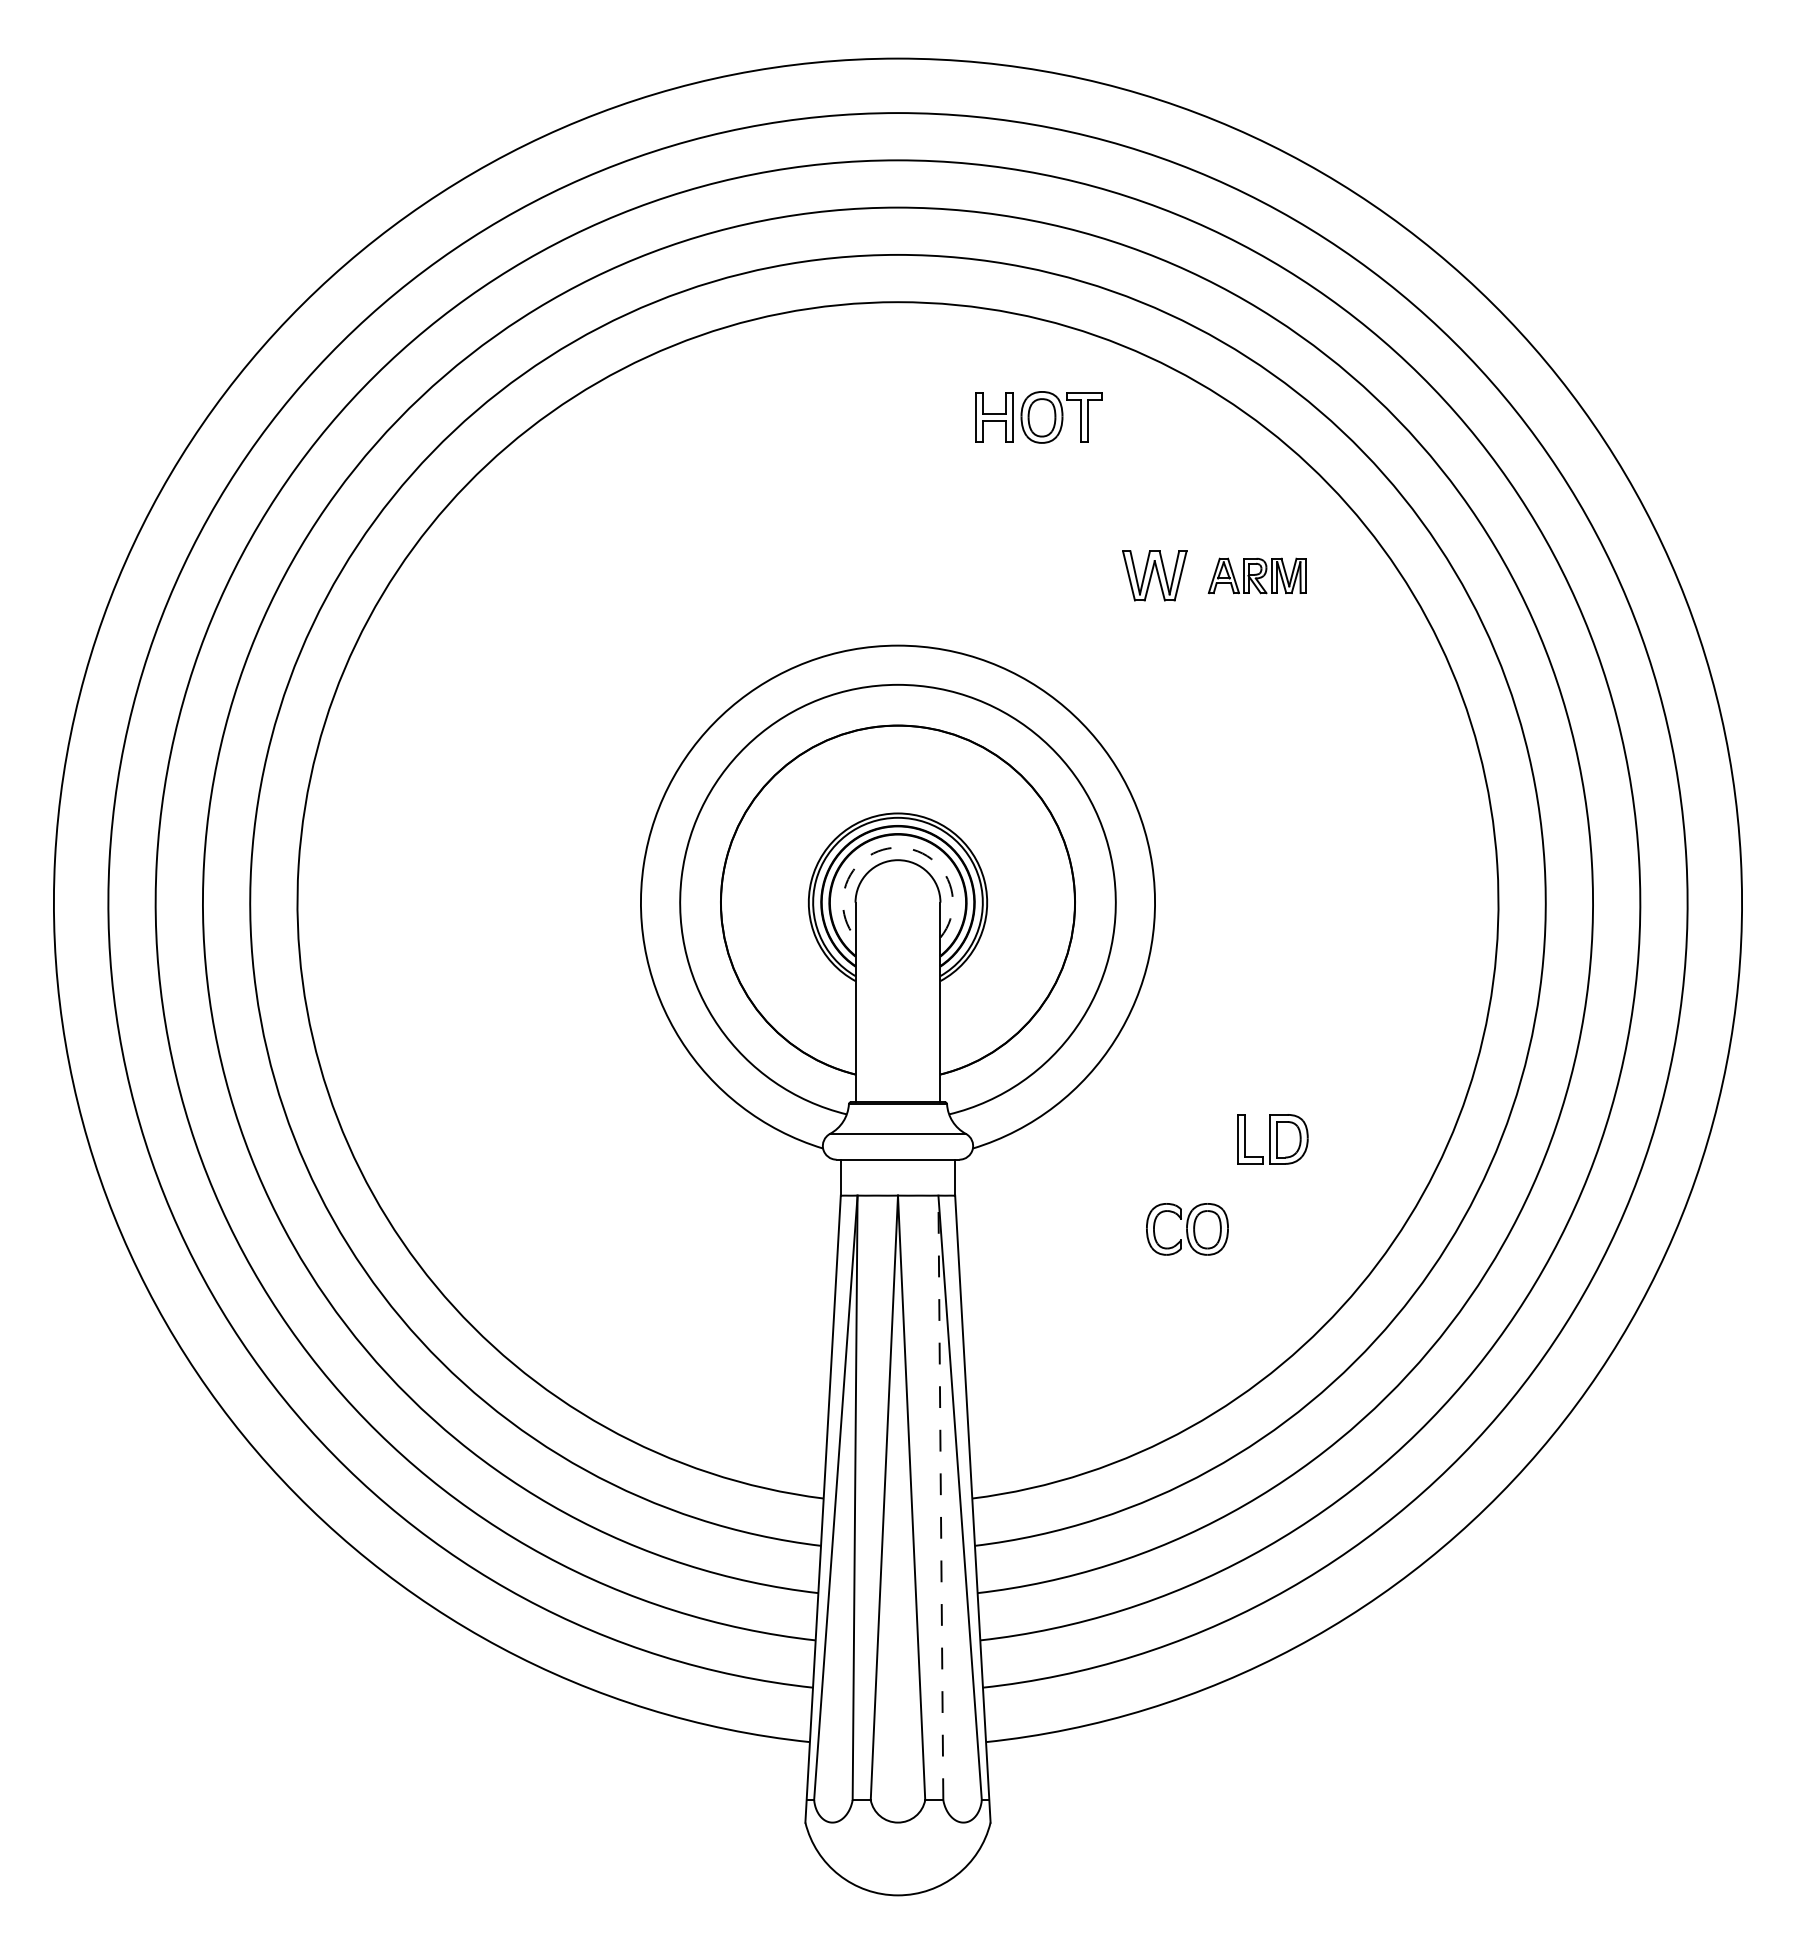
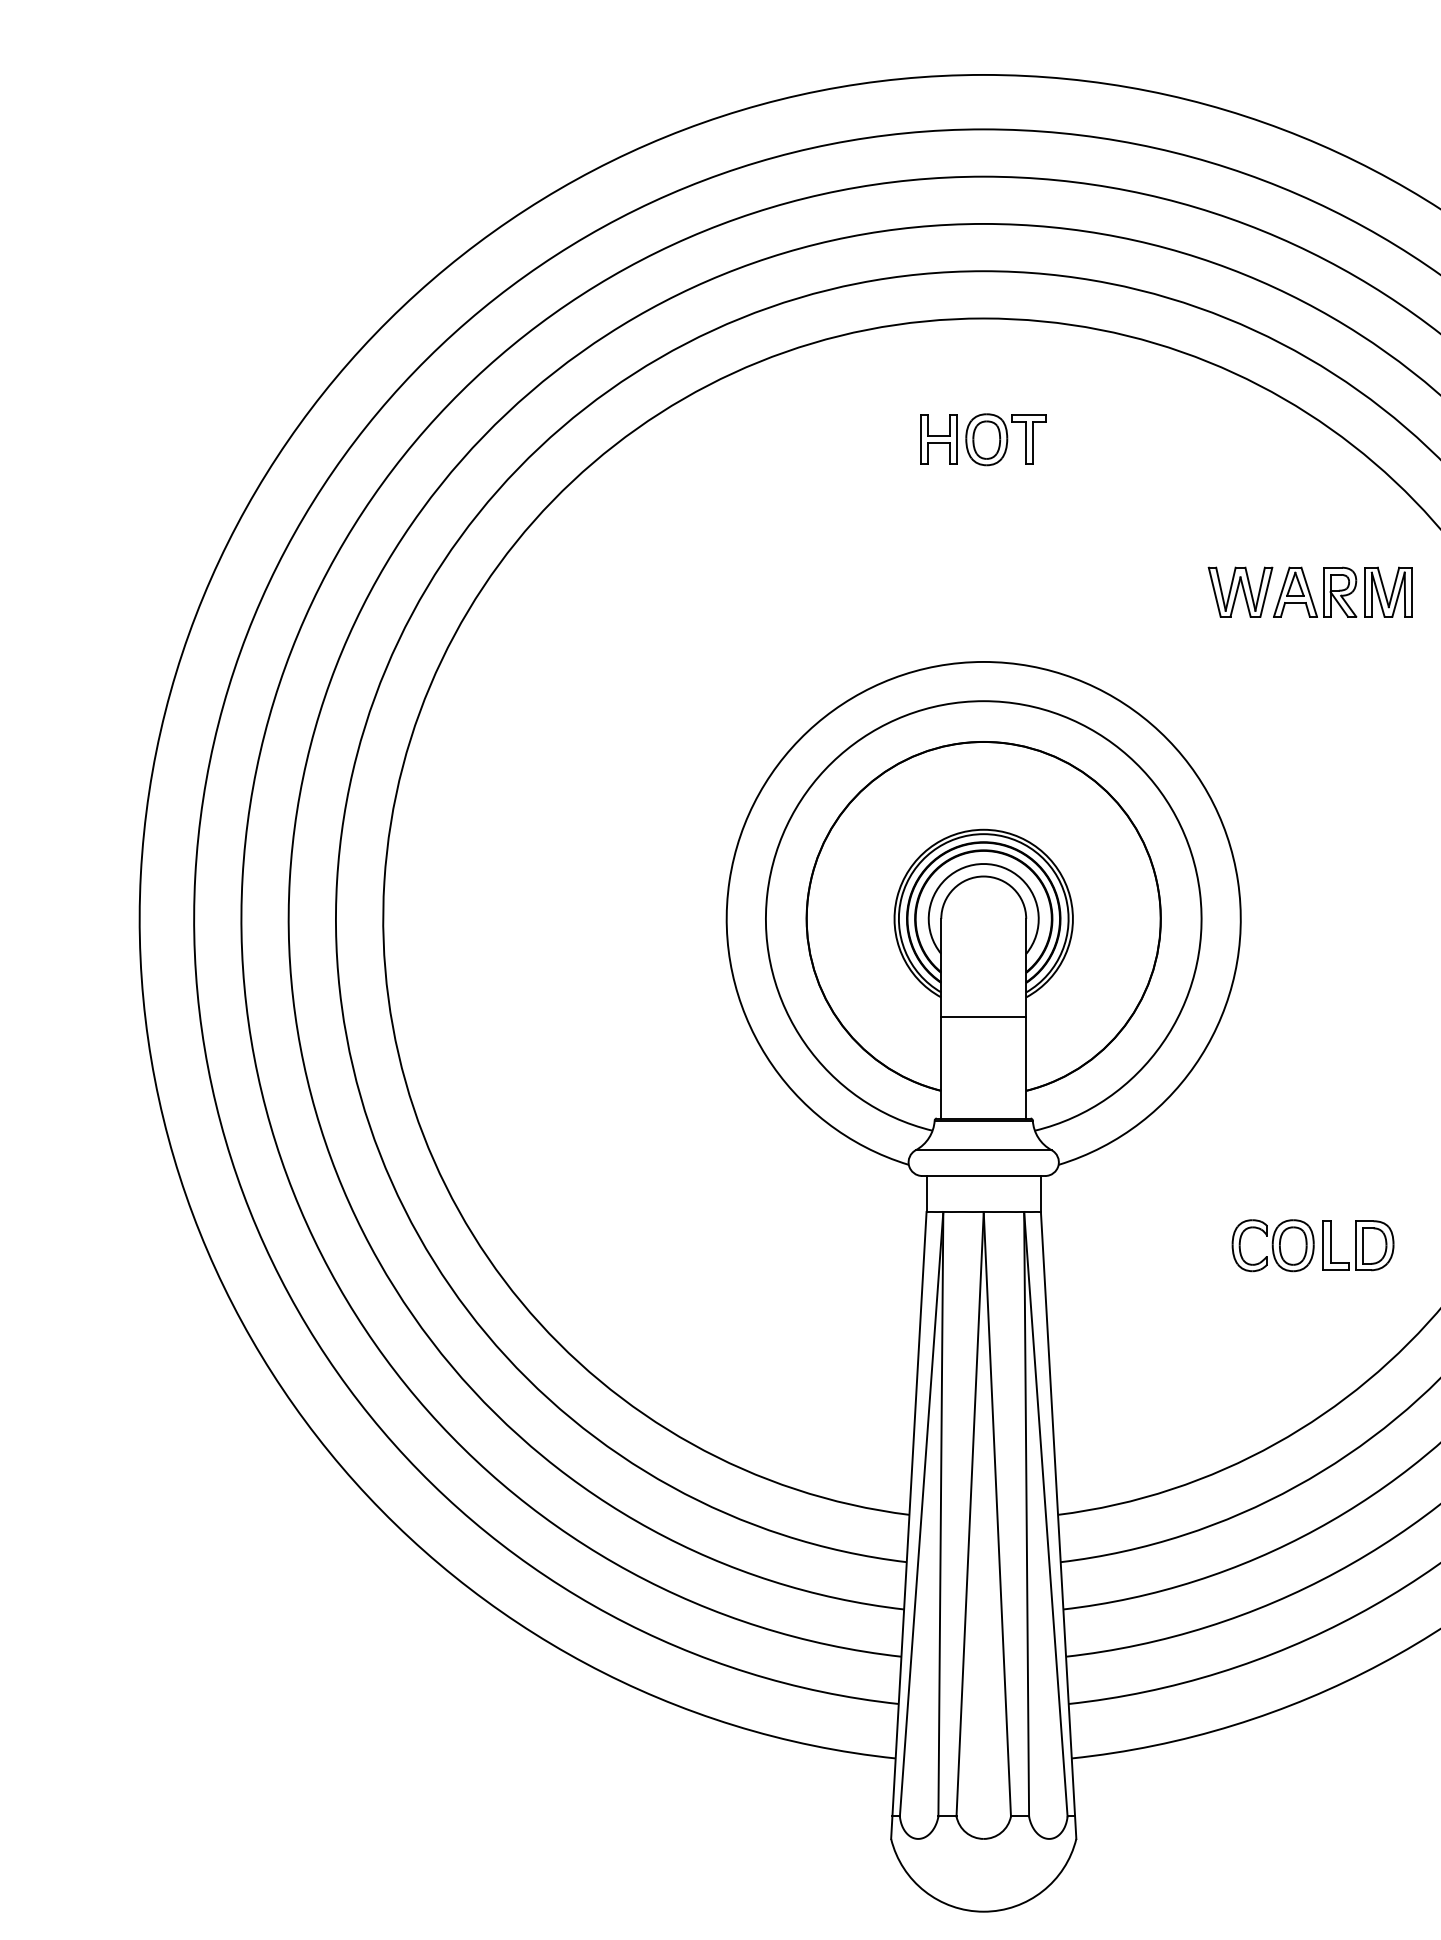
part: (1038, 417) -> (983, 439), moved
part: (1256, 575) -> (1342, 591), size x1.43
arc: (898, 847) -> (984, 863), dashed -> solid
line: (897, 1000) -> (983, 1016), added
part: (1272, 1139) -> (1358, 1245), moved
line: (940, 1497) -> (1026, 1513), dashed -> solid

